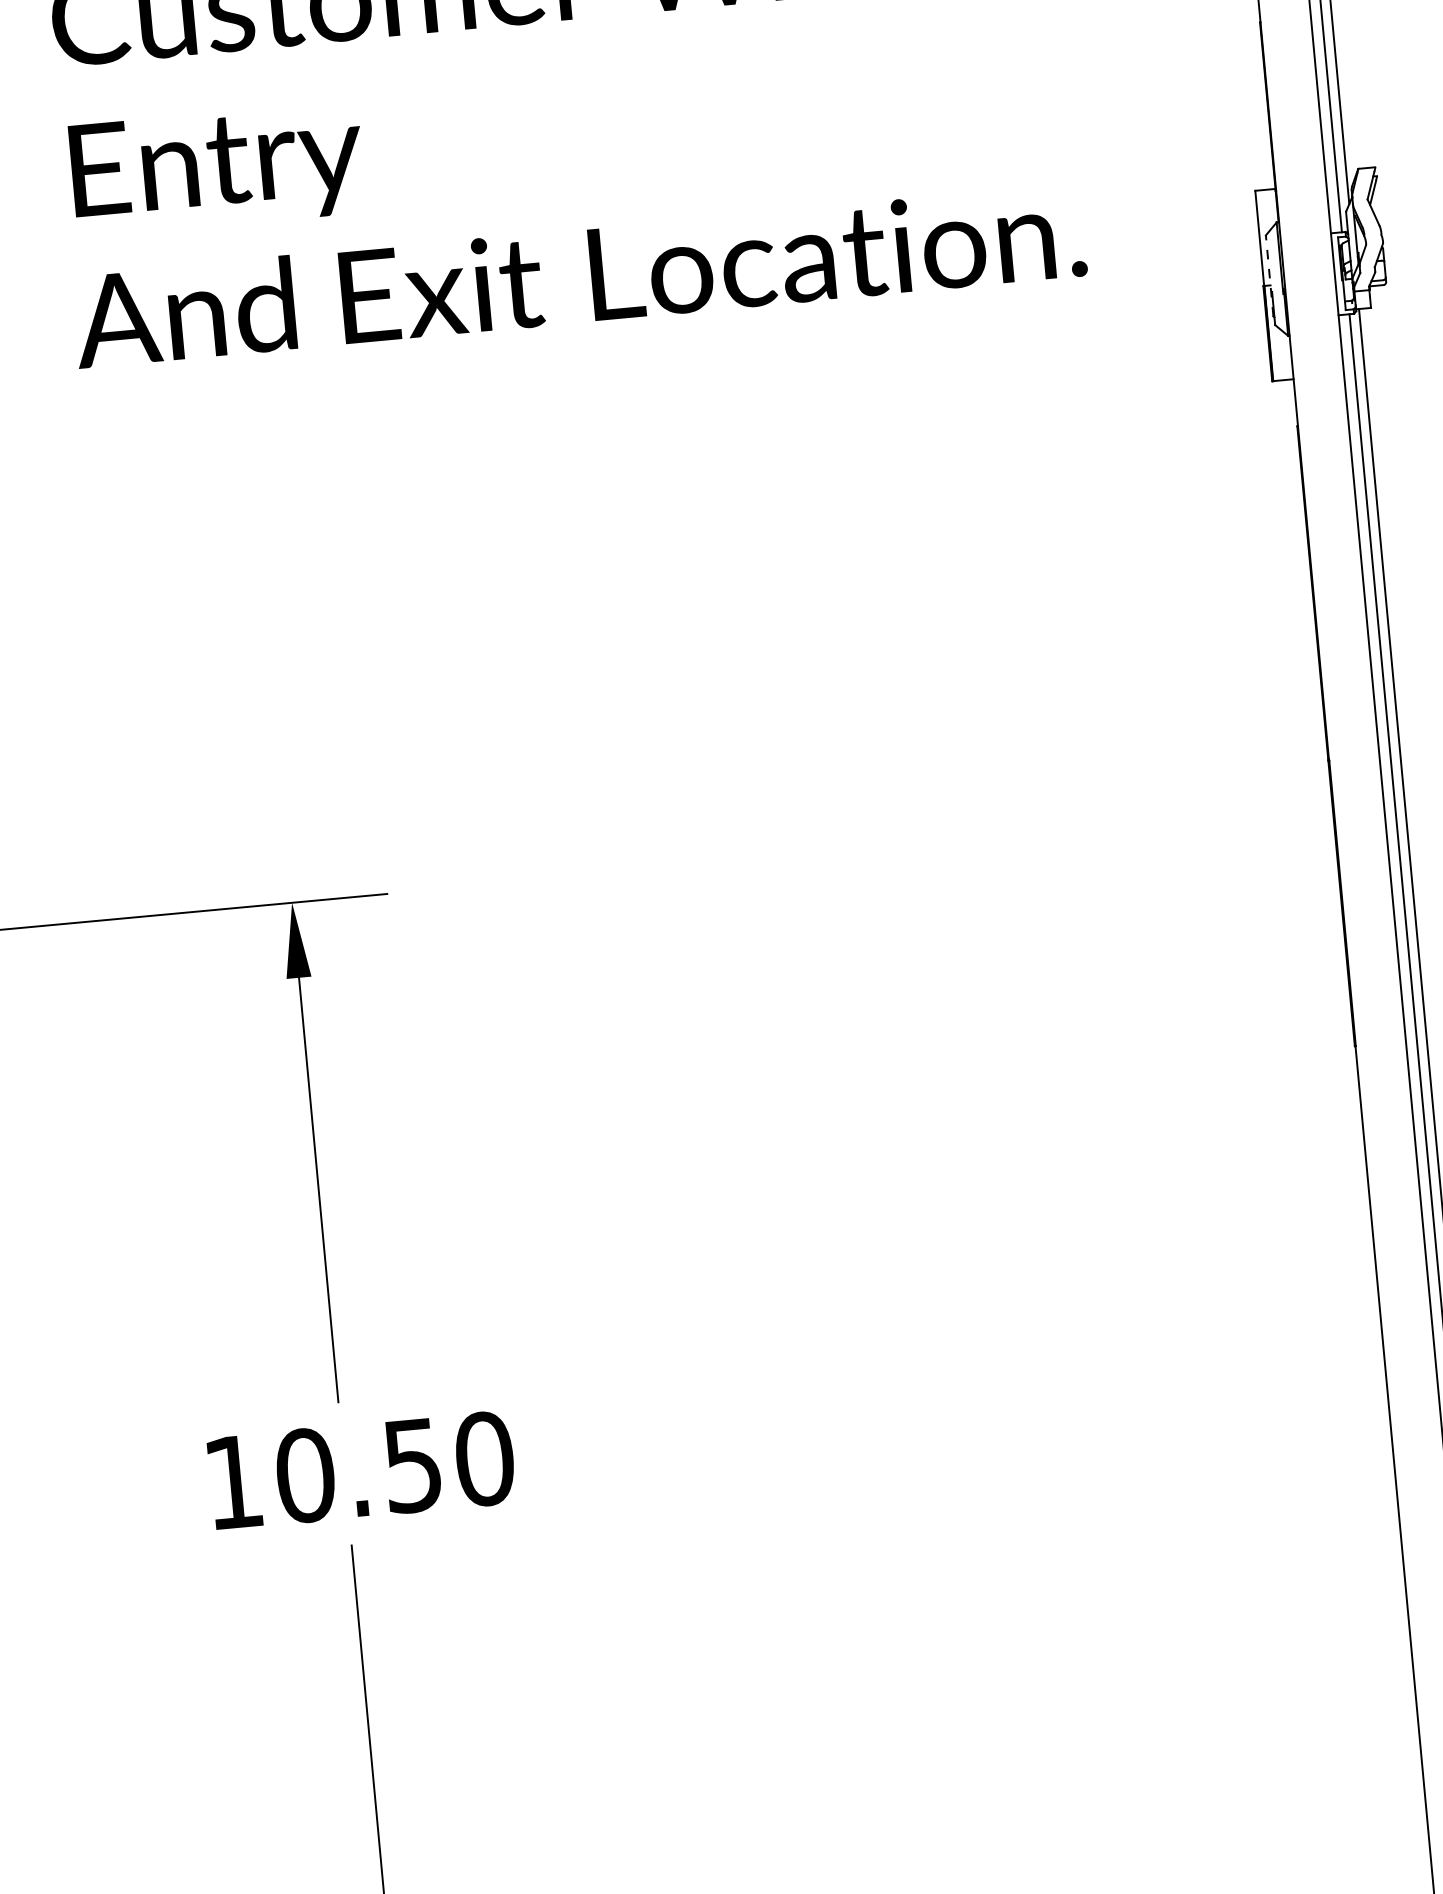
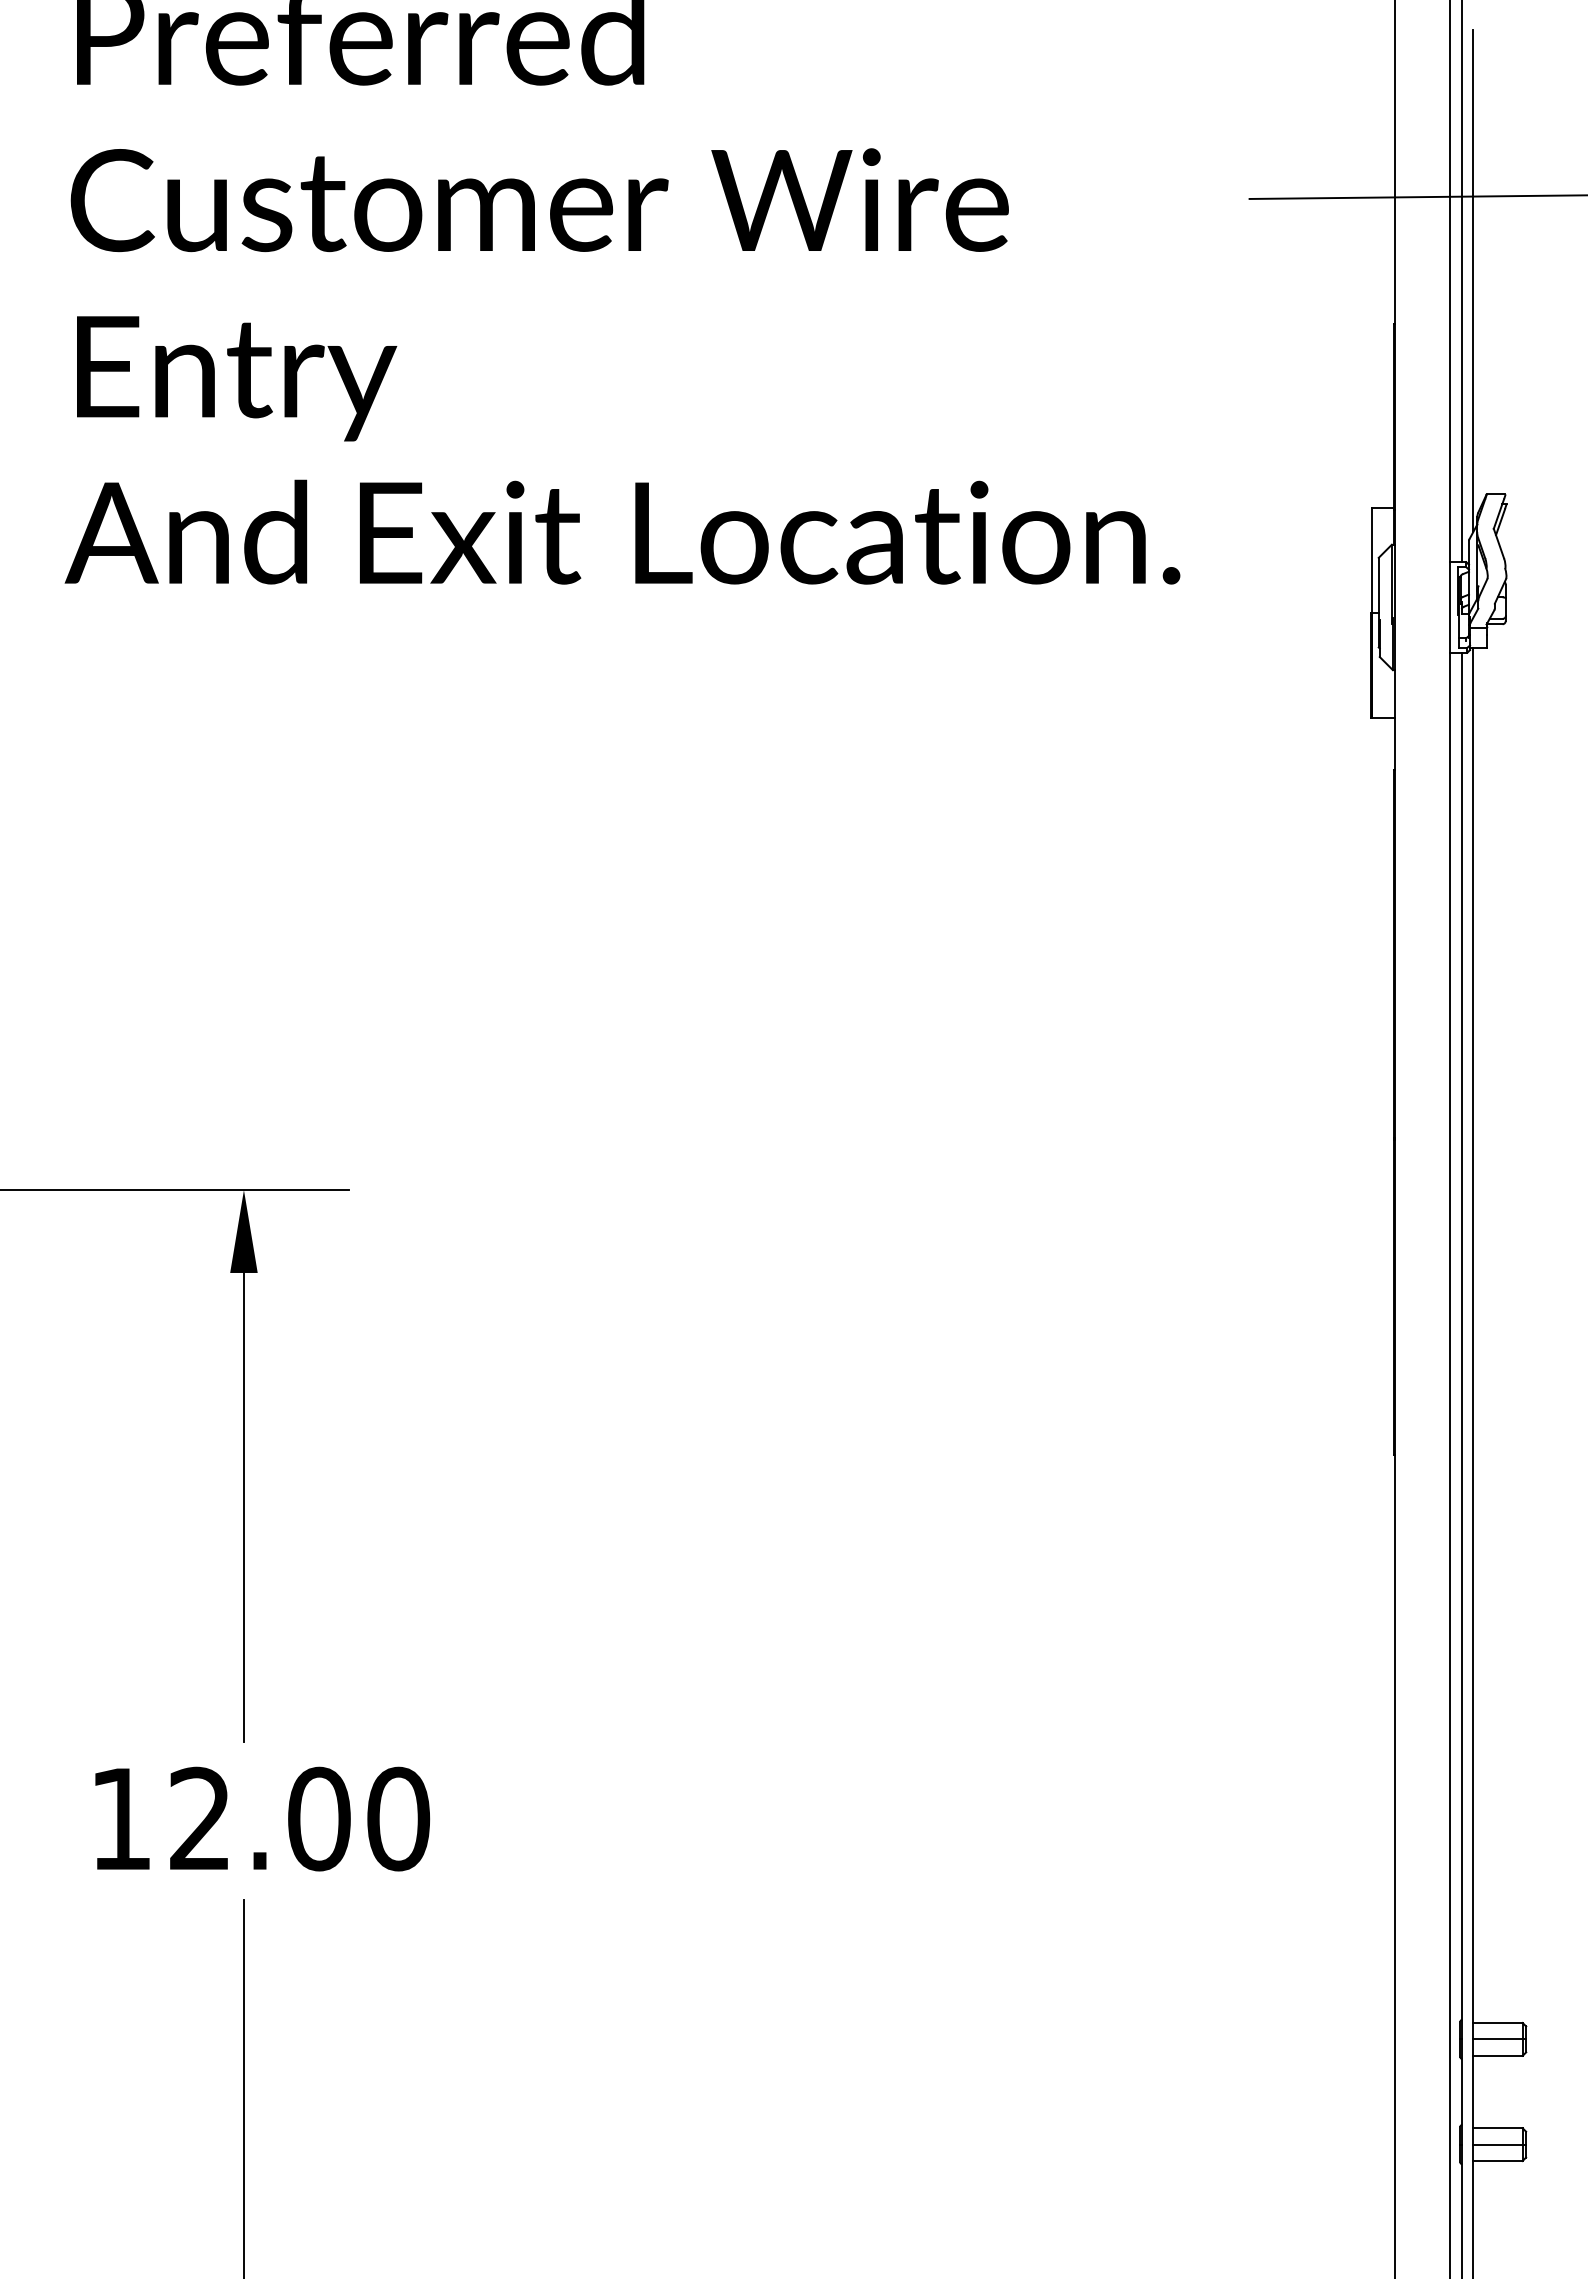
line: (1269, 275) -> (1378, 602), dashed -> solid
text: (358, 1470) -> (259, 1818), 10.50 -> 12.00

